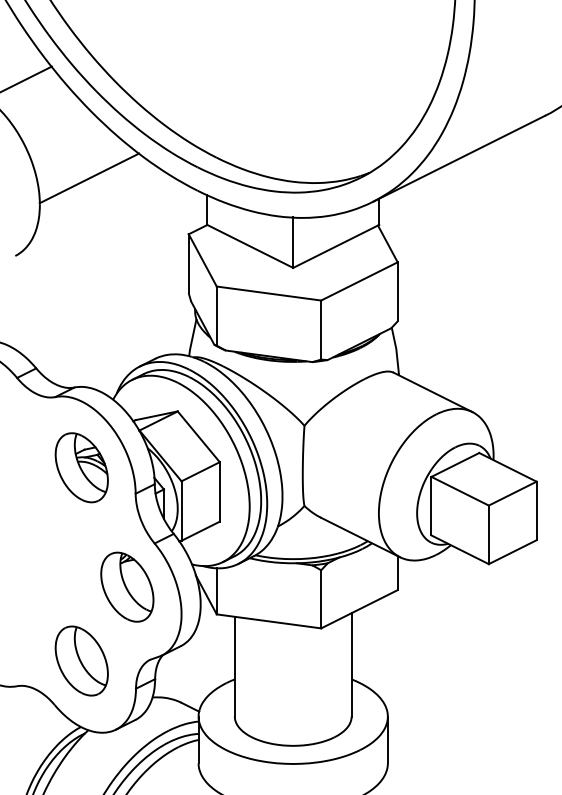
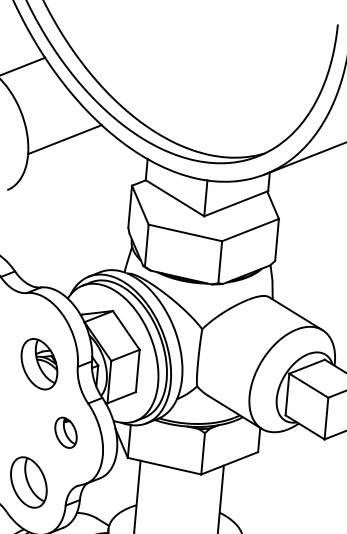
part: (81, 467) -> (39, 364), moved
part: (127, 586) -> (66, 432), size x0.6

